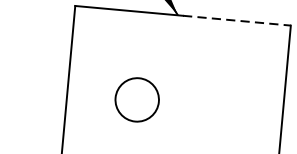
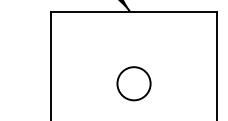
line: (237, 20) -> (175, 11), dashed -> solid
circle: (136, 99) -> (133, 83), moved

